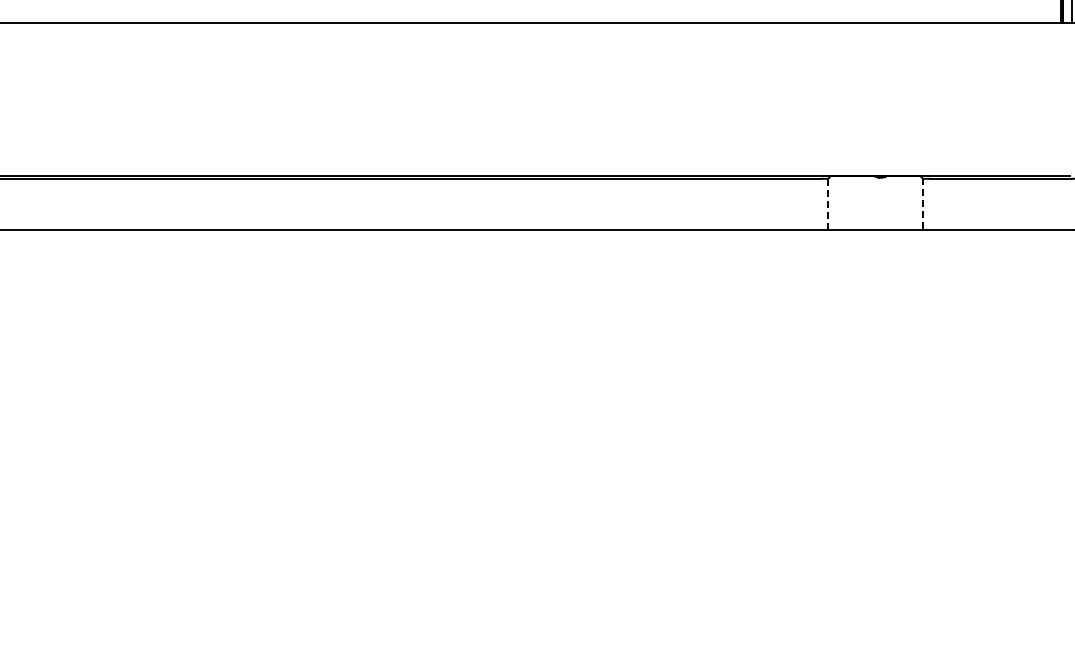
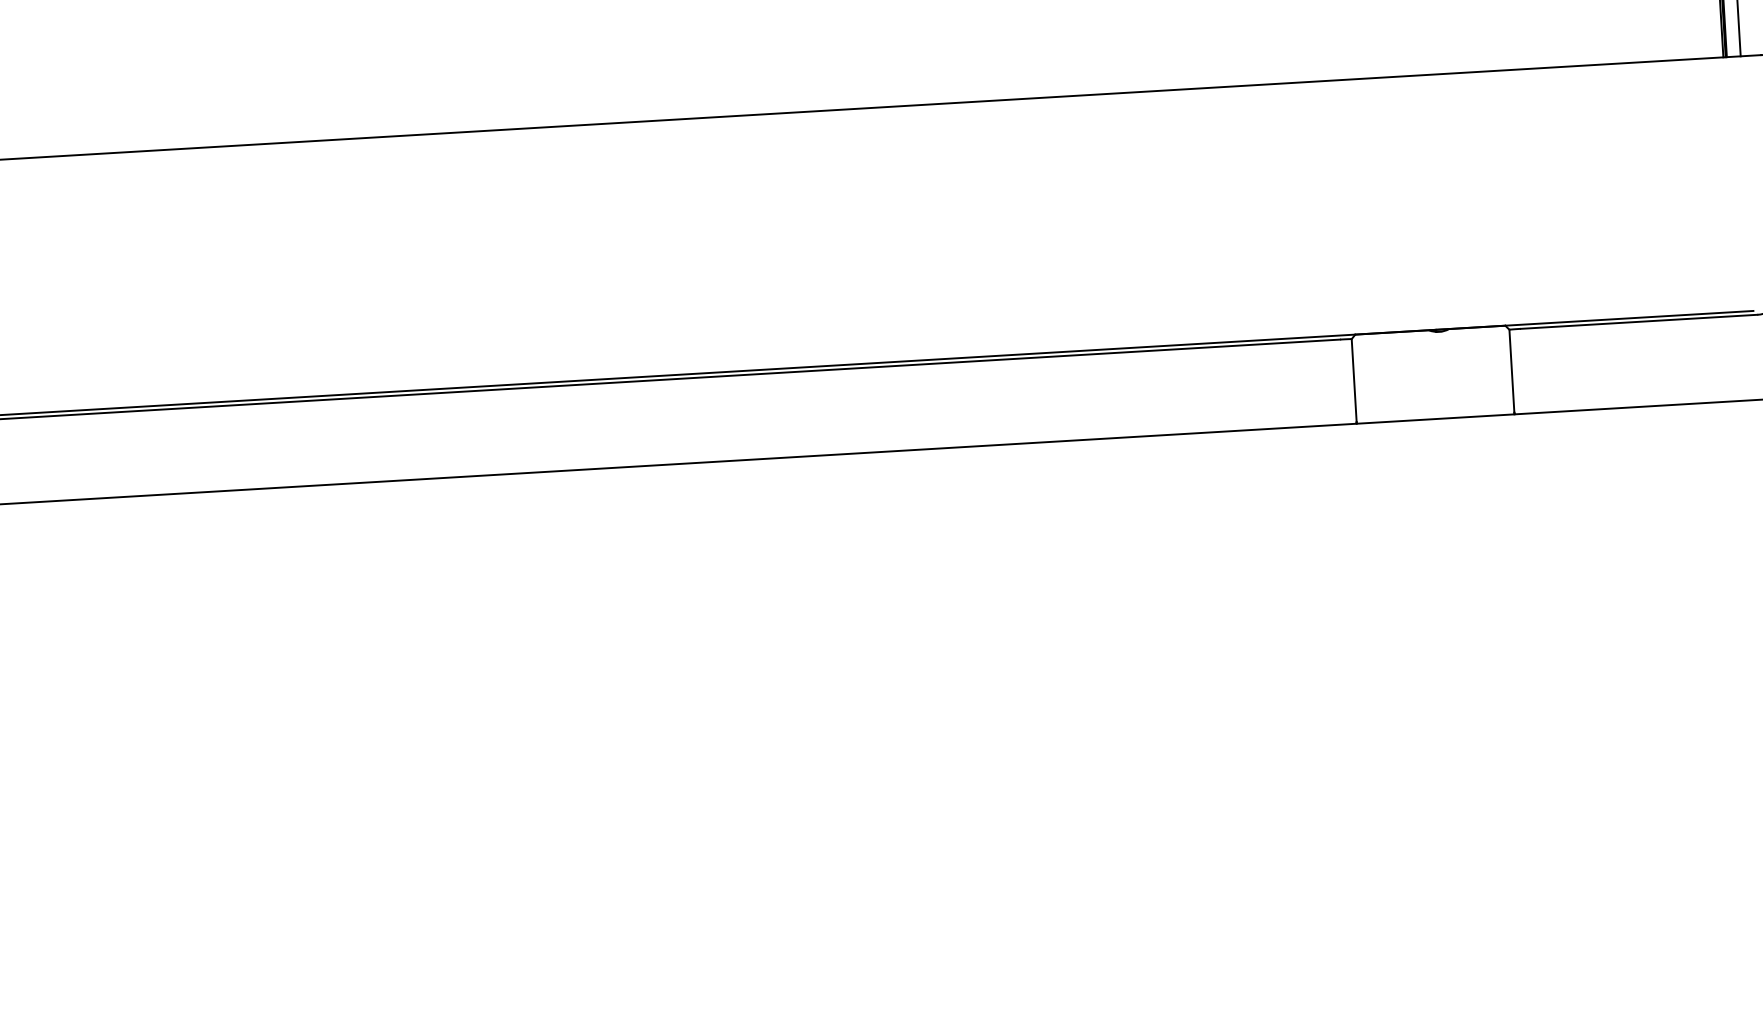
line: (828, 203) -> (1354, 379), dashed -> solid
line: (923, 203) -> (1512, 370), dashed -> solid

